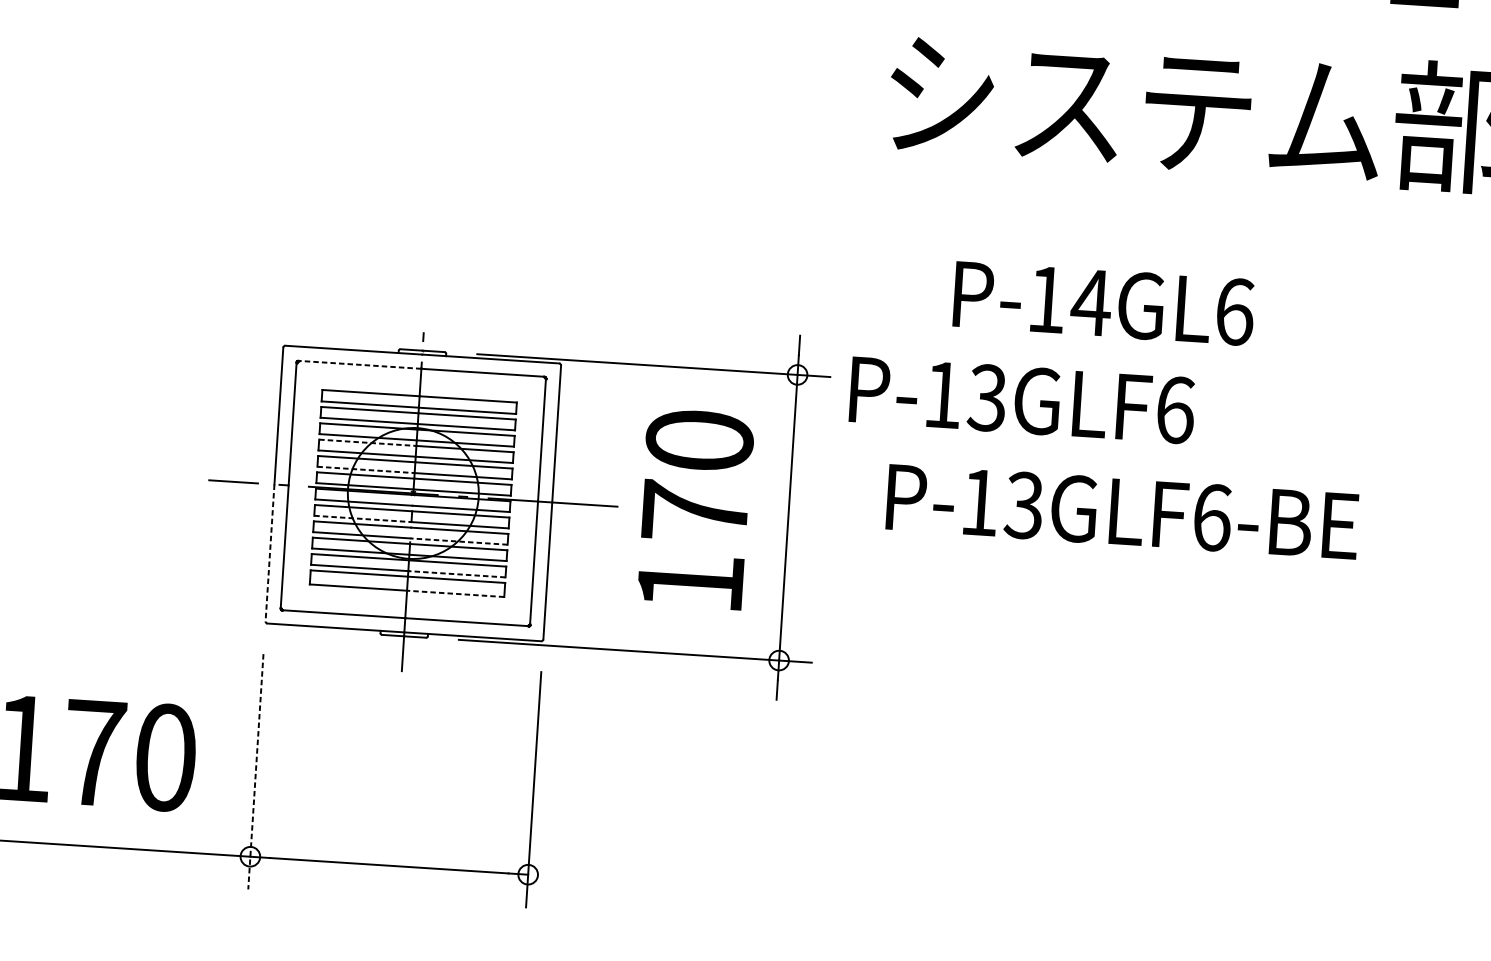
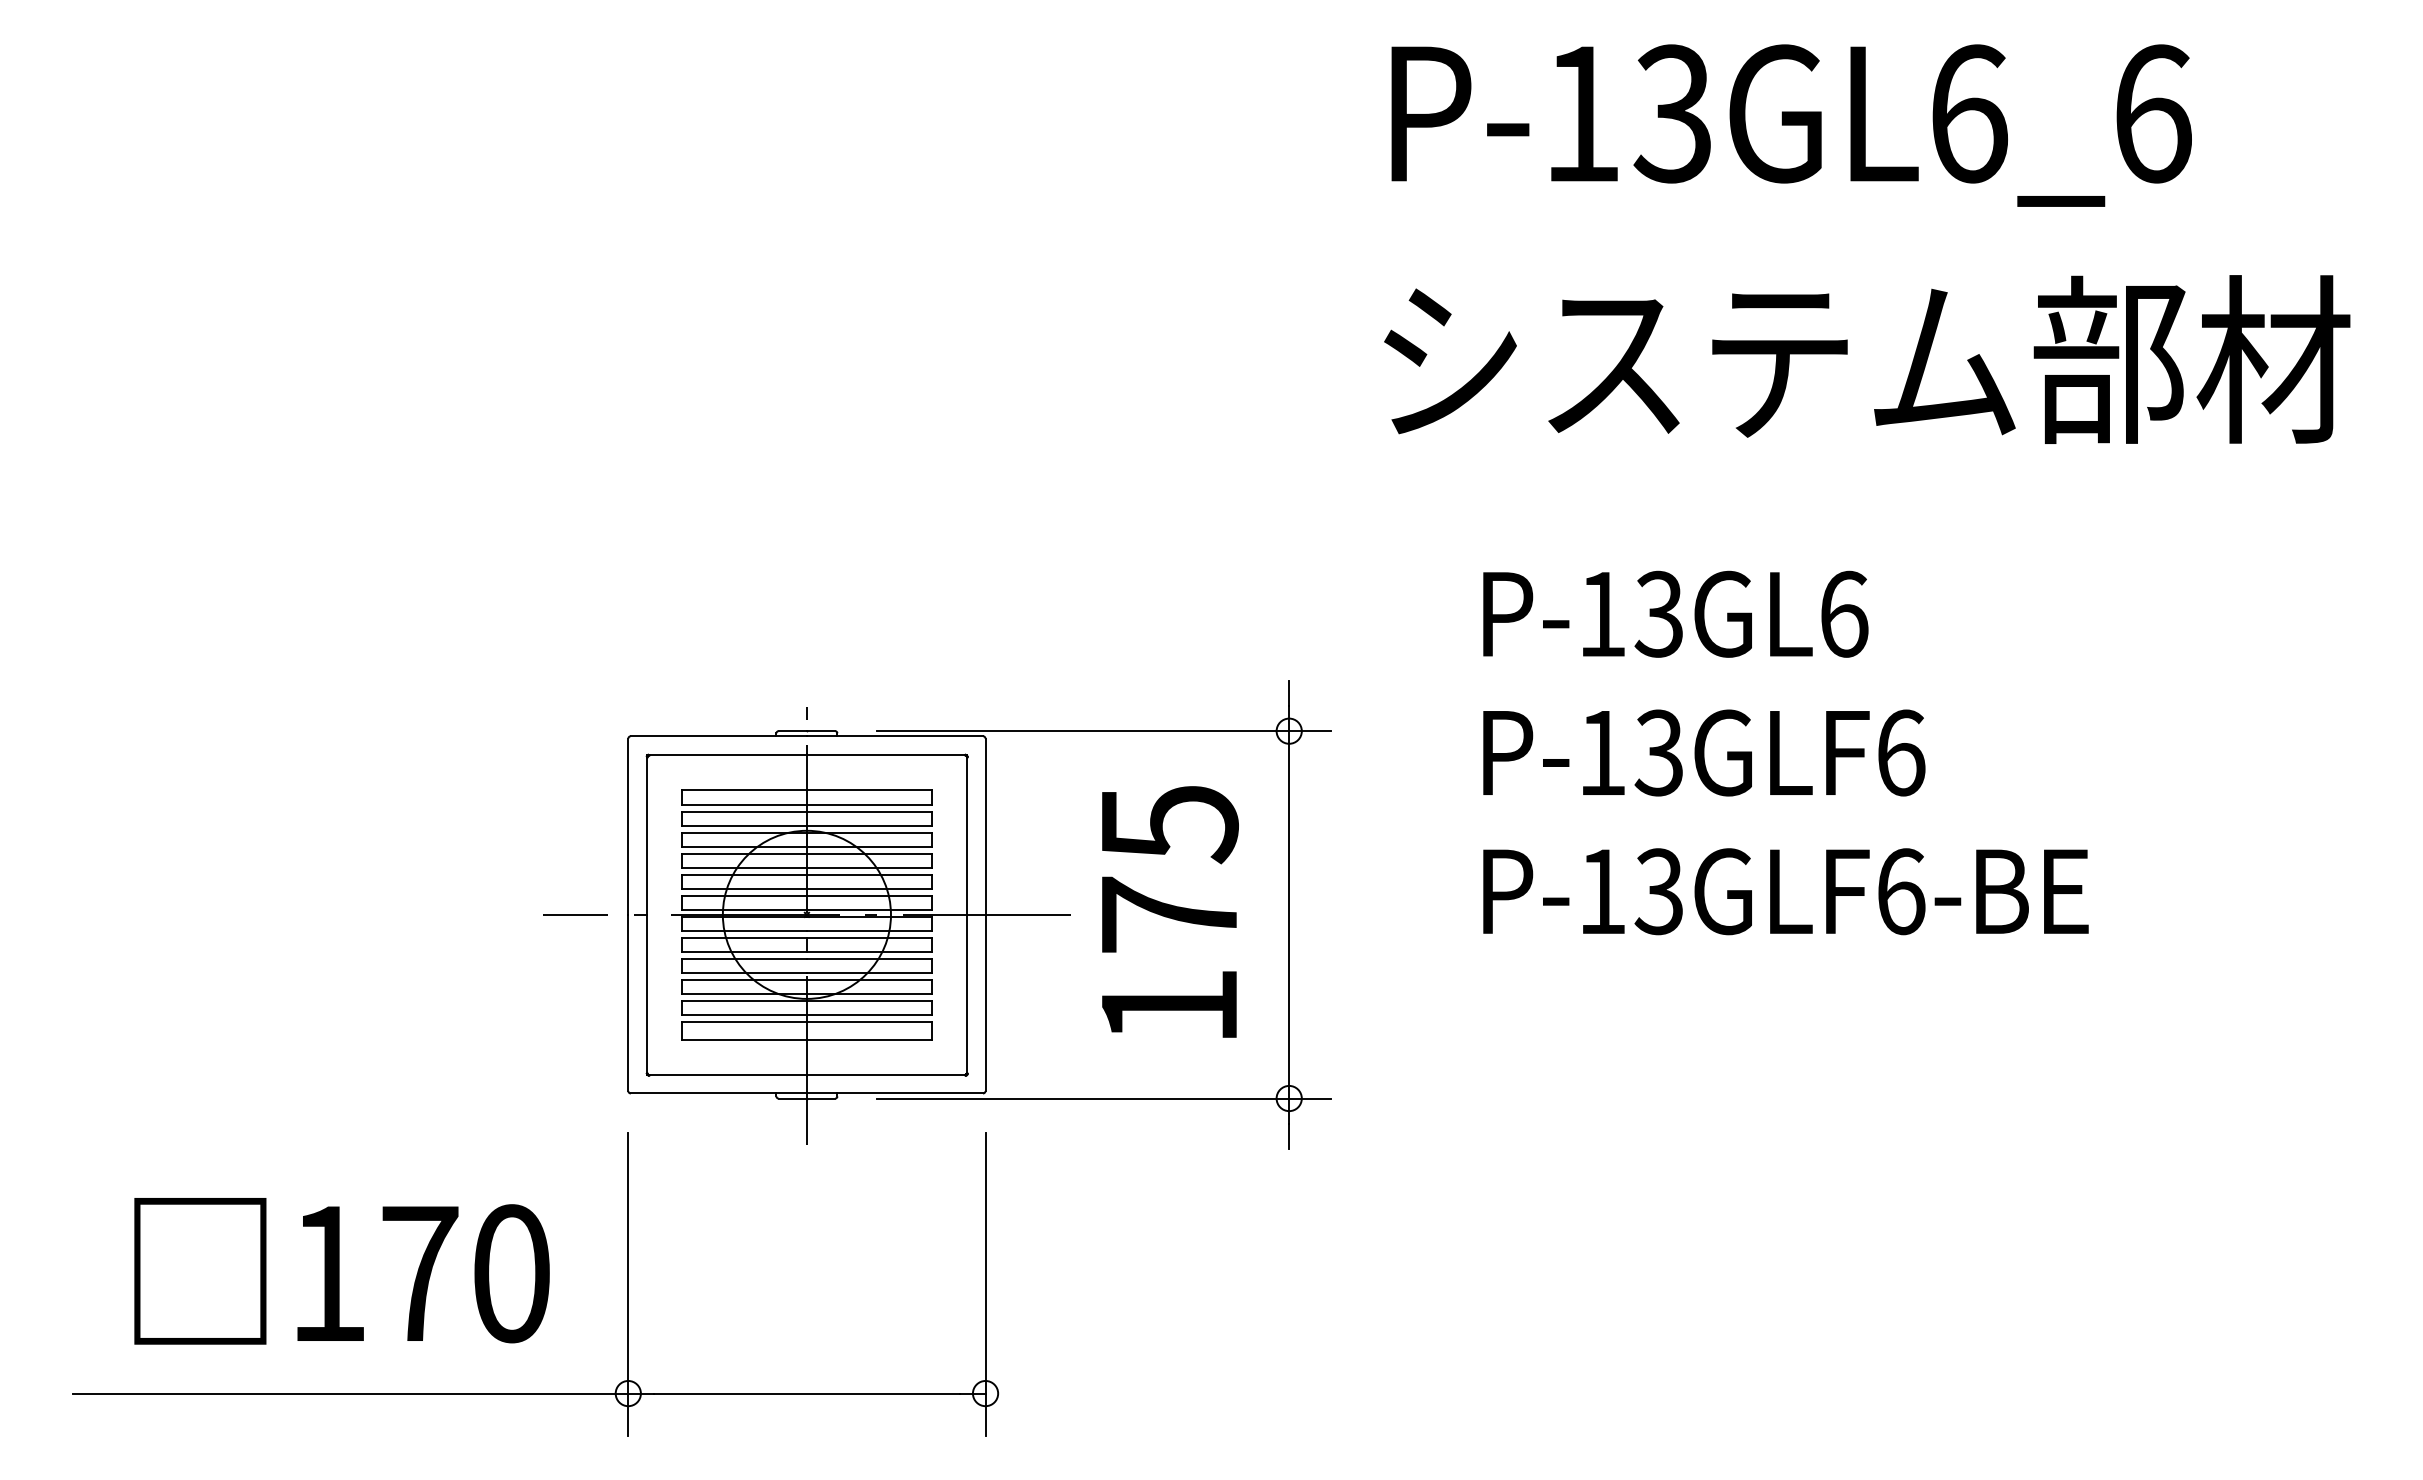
text: (1091, 302) -> (1659, 613), P-14GL6 -> P-13GL6
line: (360, 364) -> (728, 754), dashed -> solid
text: (1022, 399) -> (1704, 752), moved
text: (699, 441) -> (1168, 824), 170 -> 175
line: (367, 442) -> (744, 853), dashed -> solid
line: (366, 469) -> (744, 888), dashed -> solid
text: (1122, 511) -> (1785, 891), moved
line: (362, 518) -> (744, 951), dashed -> solid
line: (459, 541) -> (869, 972), dashed -> solid
line: (270, 553) -> (628, 1003), dashed -> solid
line: (456, 574) -> (869, 1014), dashed -> solid
line: (455, 593) -> (869, 1039), dashed -> solid
line: (256, 771) -> (628, 1284), dashed -> solid

